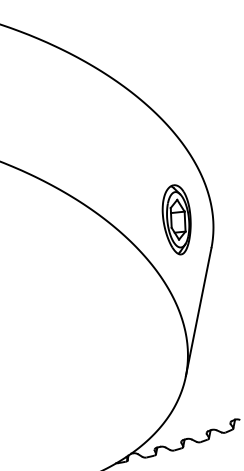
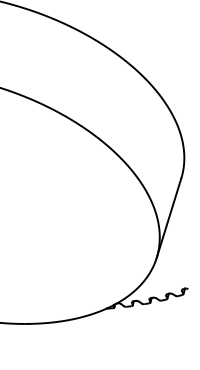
part: (175, 220) -> (160, 158), removed

